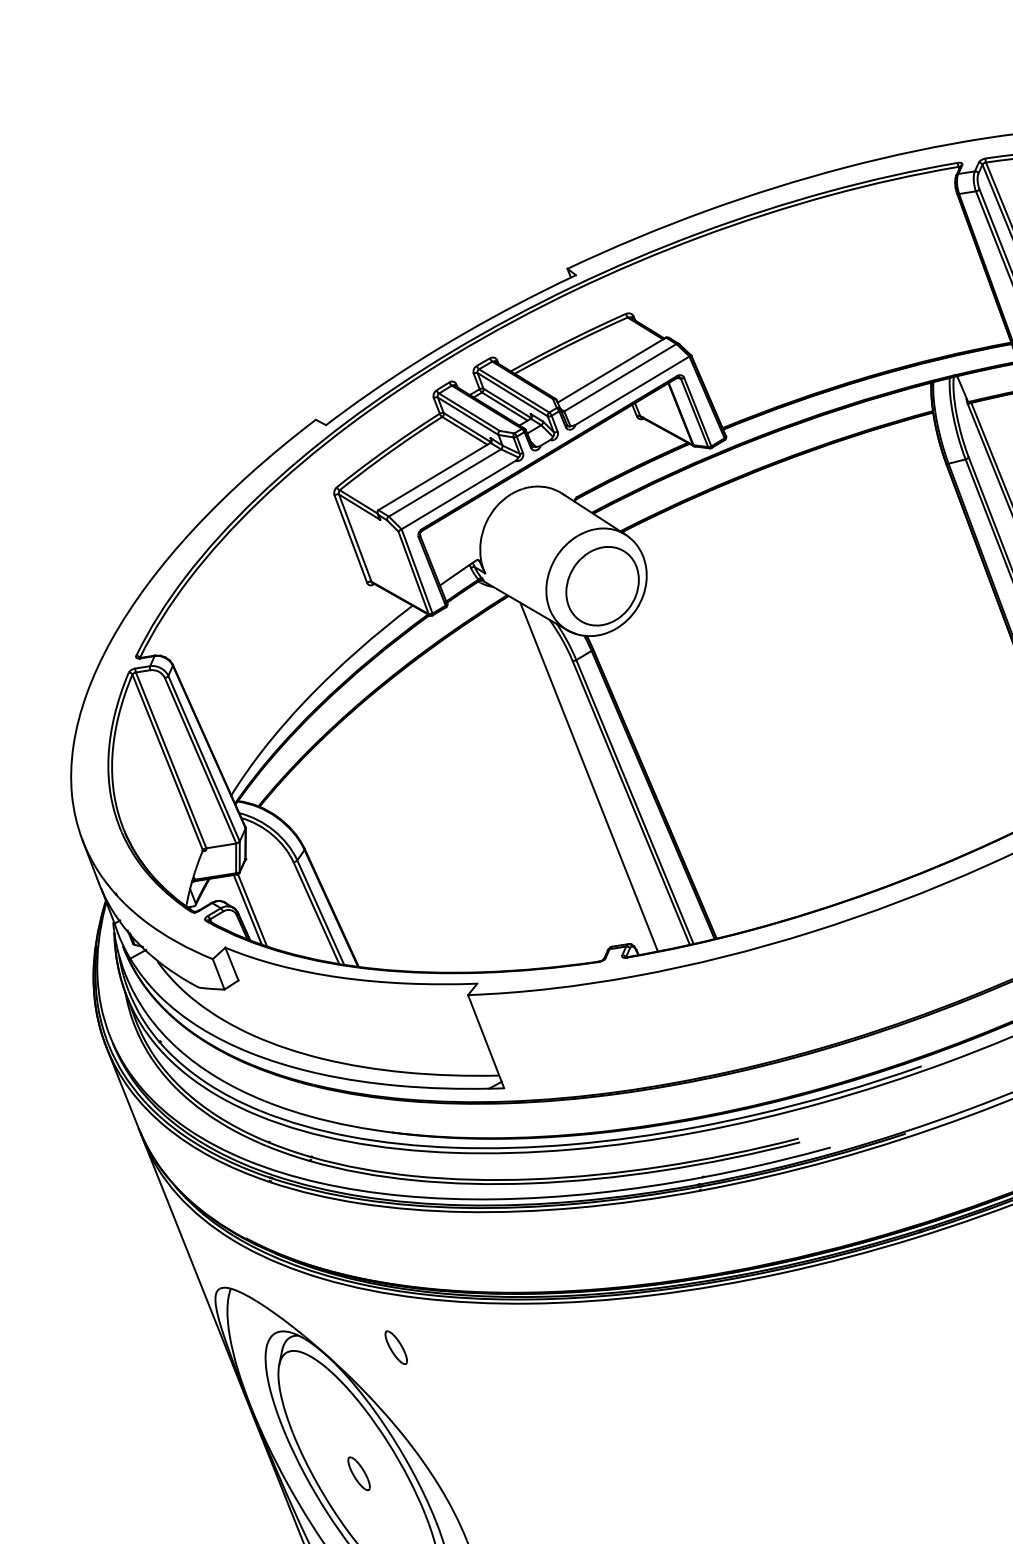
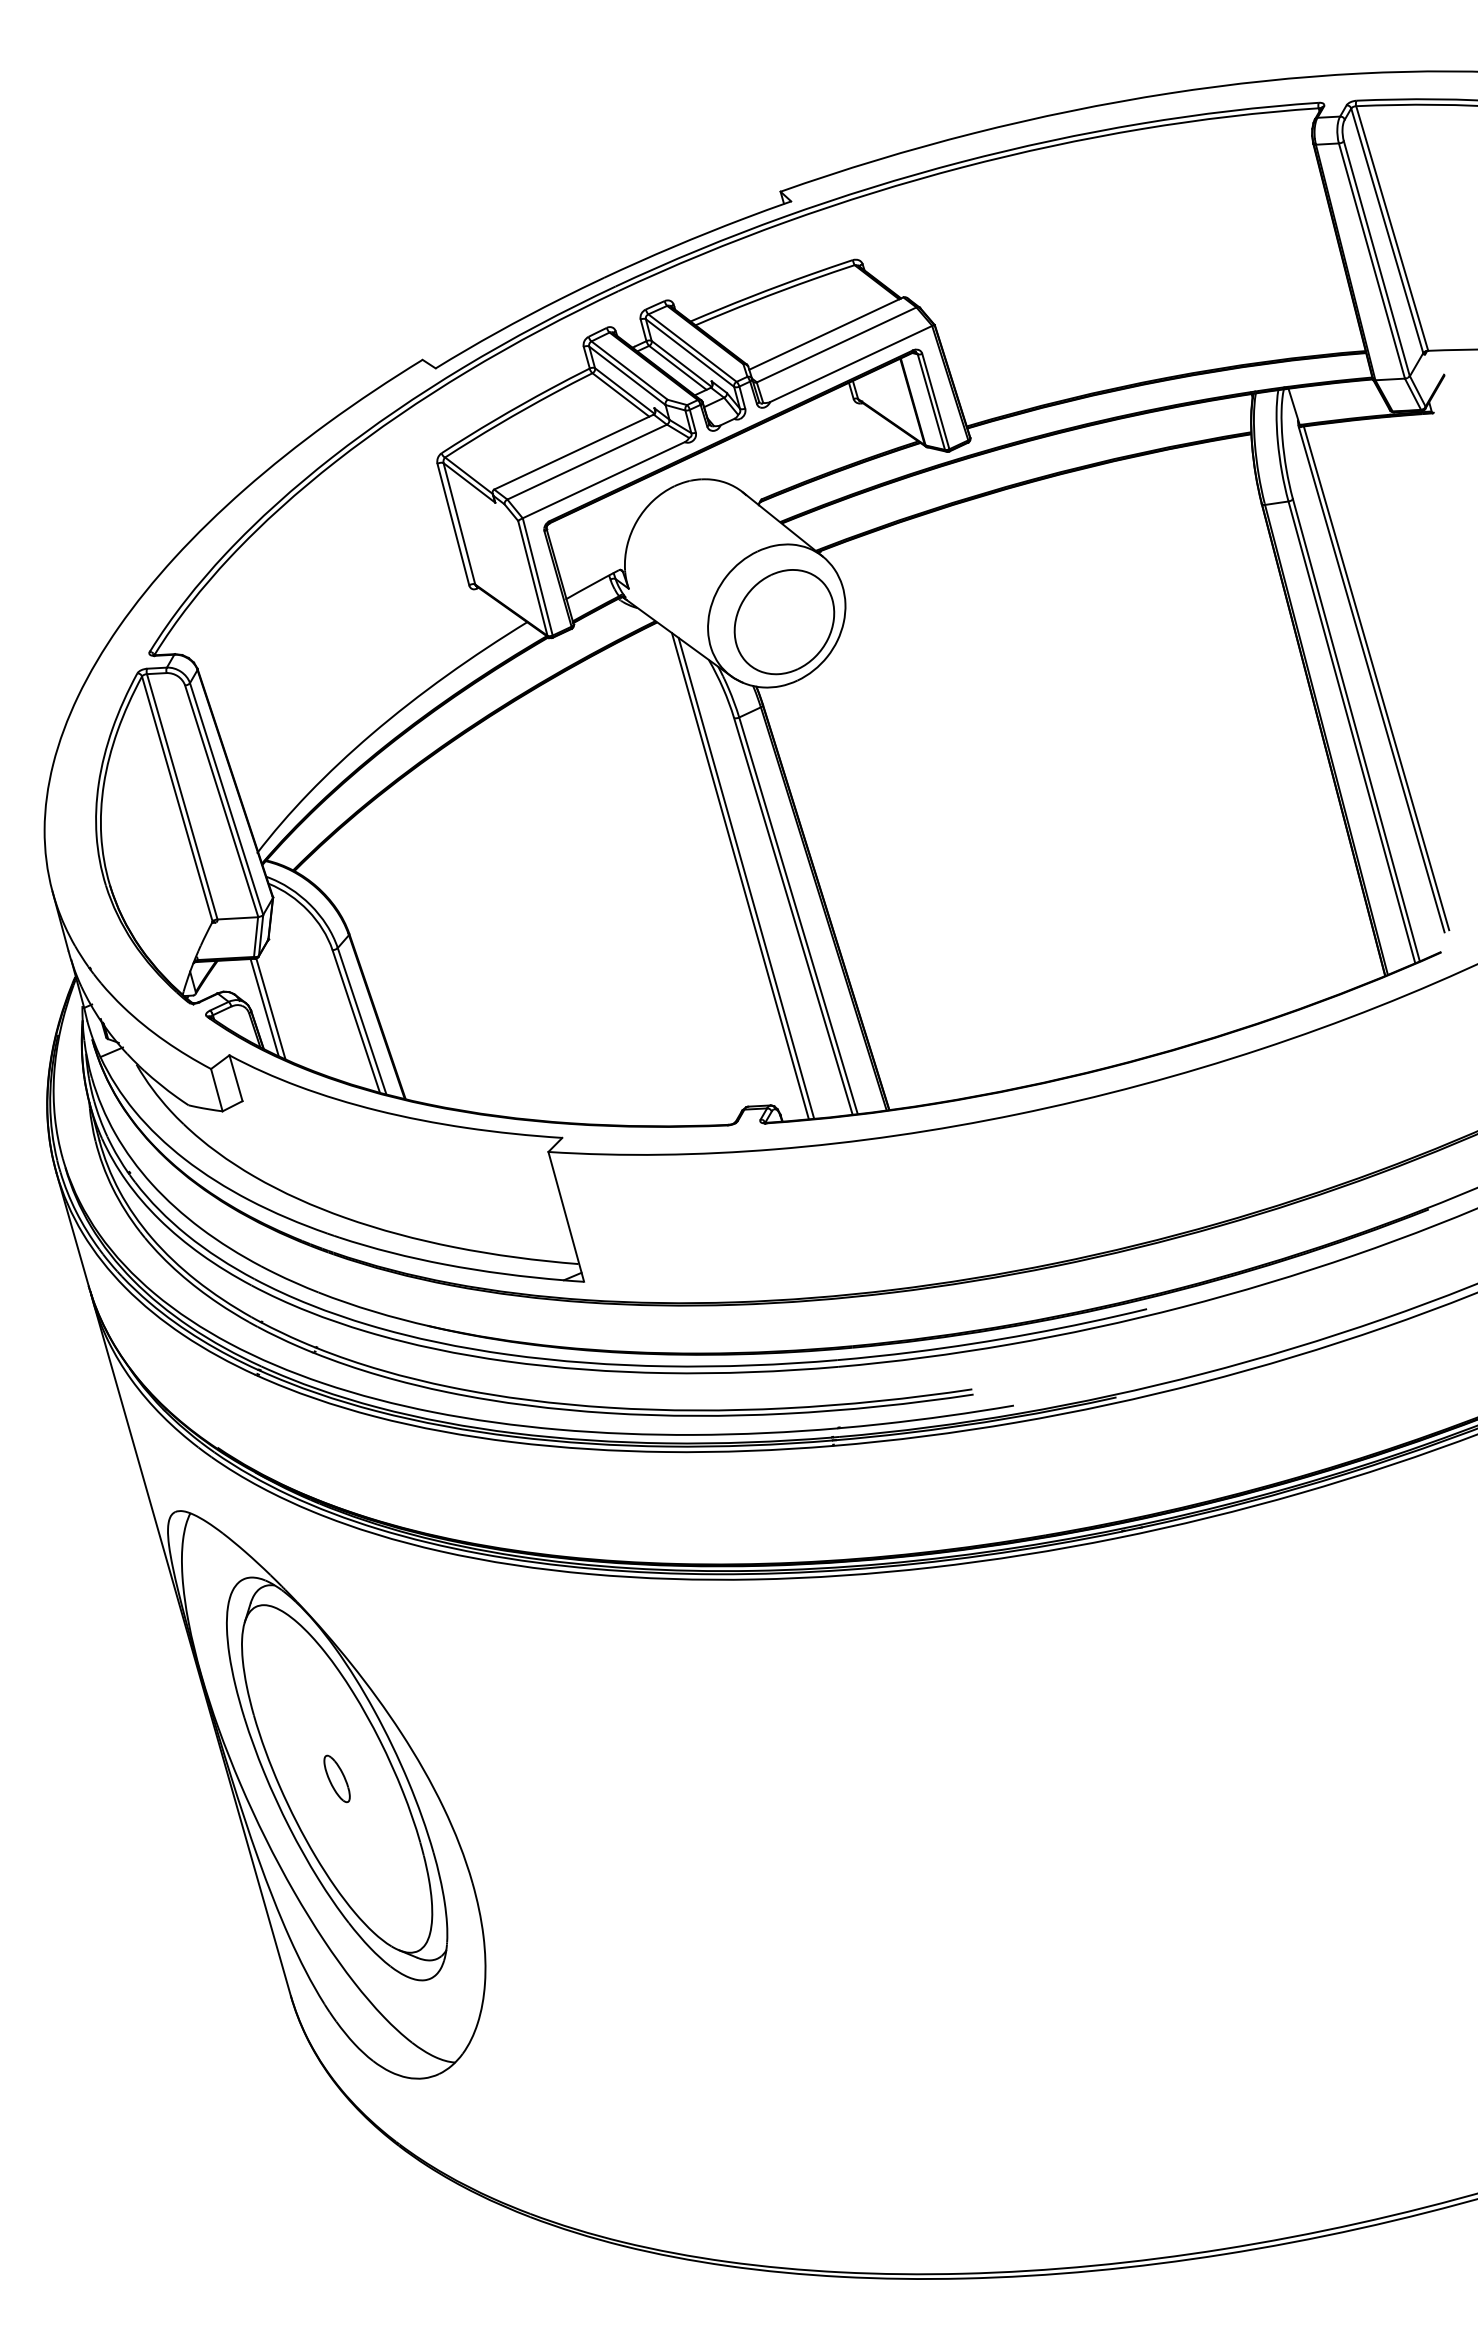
line: (592, 777) -> (745, 877), added
part: (395, 1347) -> (403, 1614), removed

